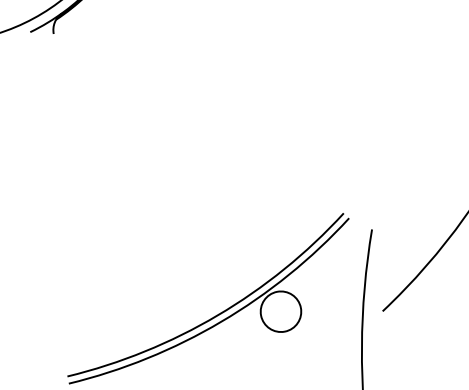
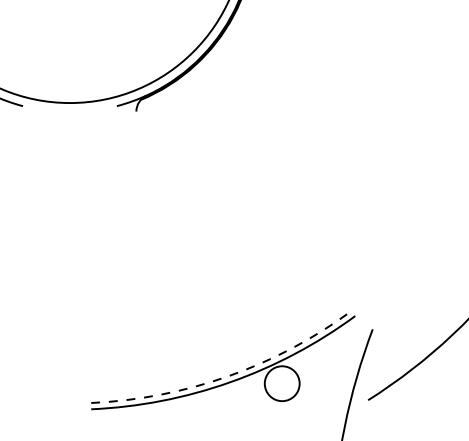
arc: (218, 315) -> (228, 376), solid -> dashed

